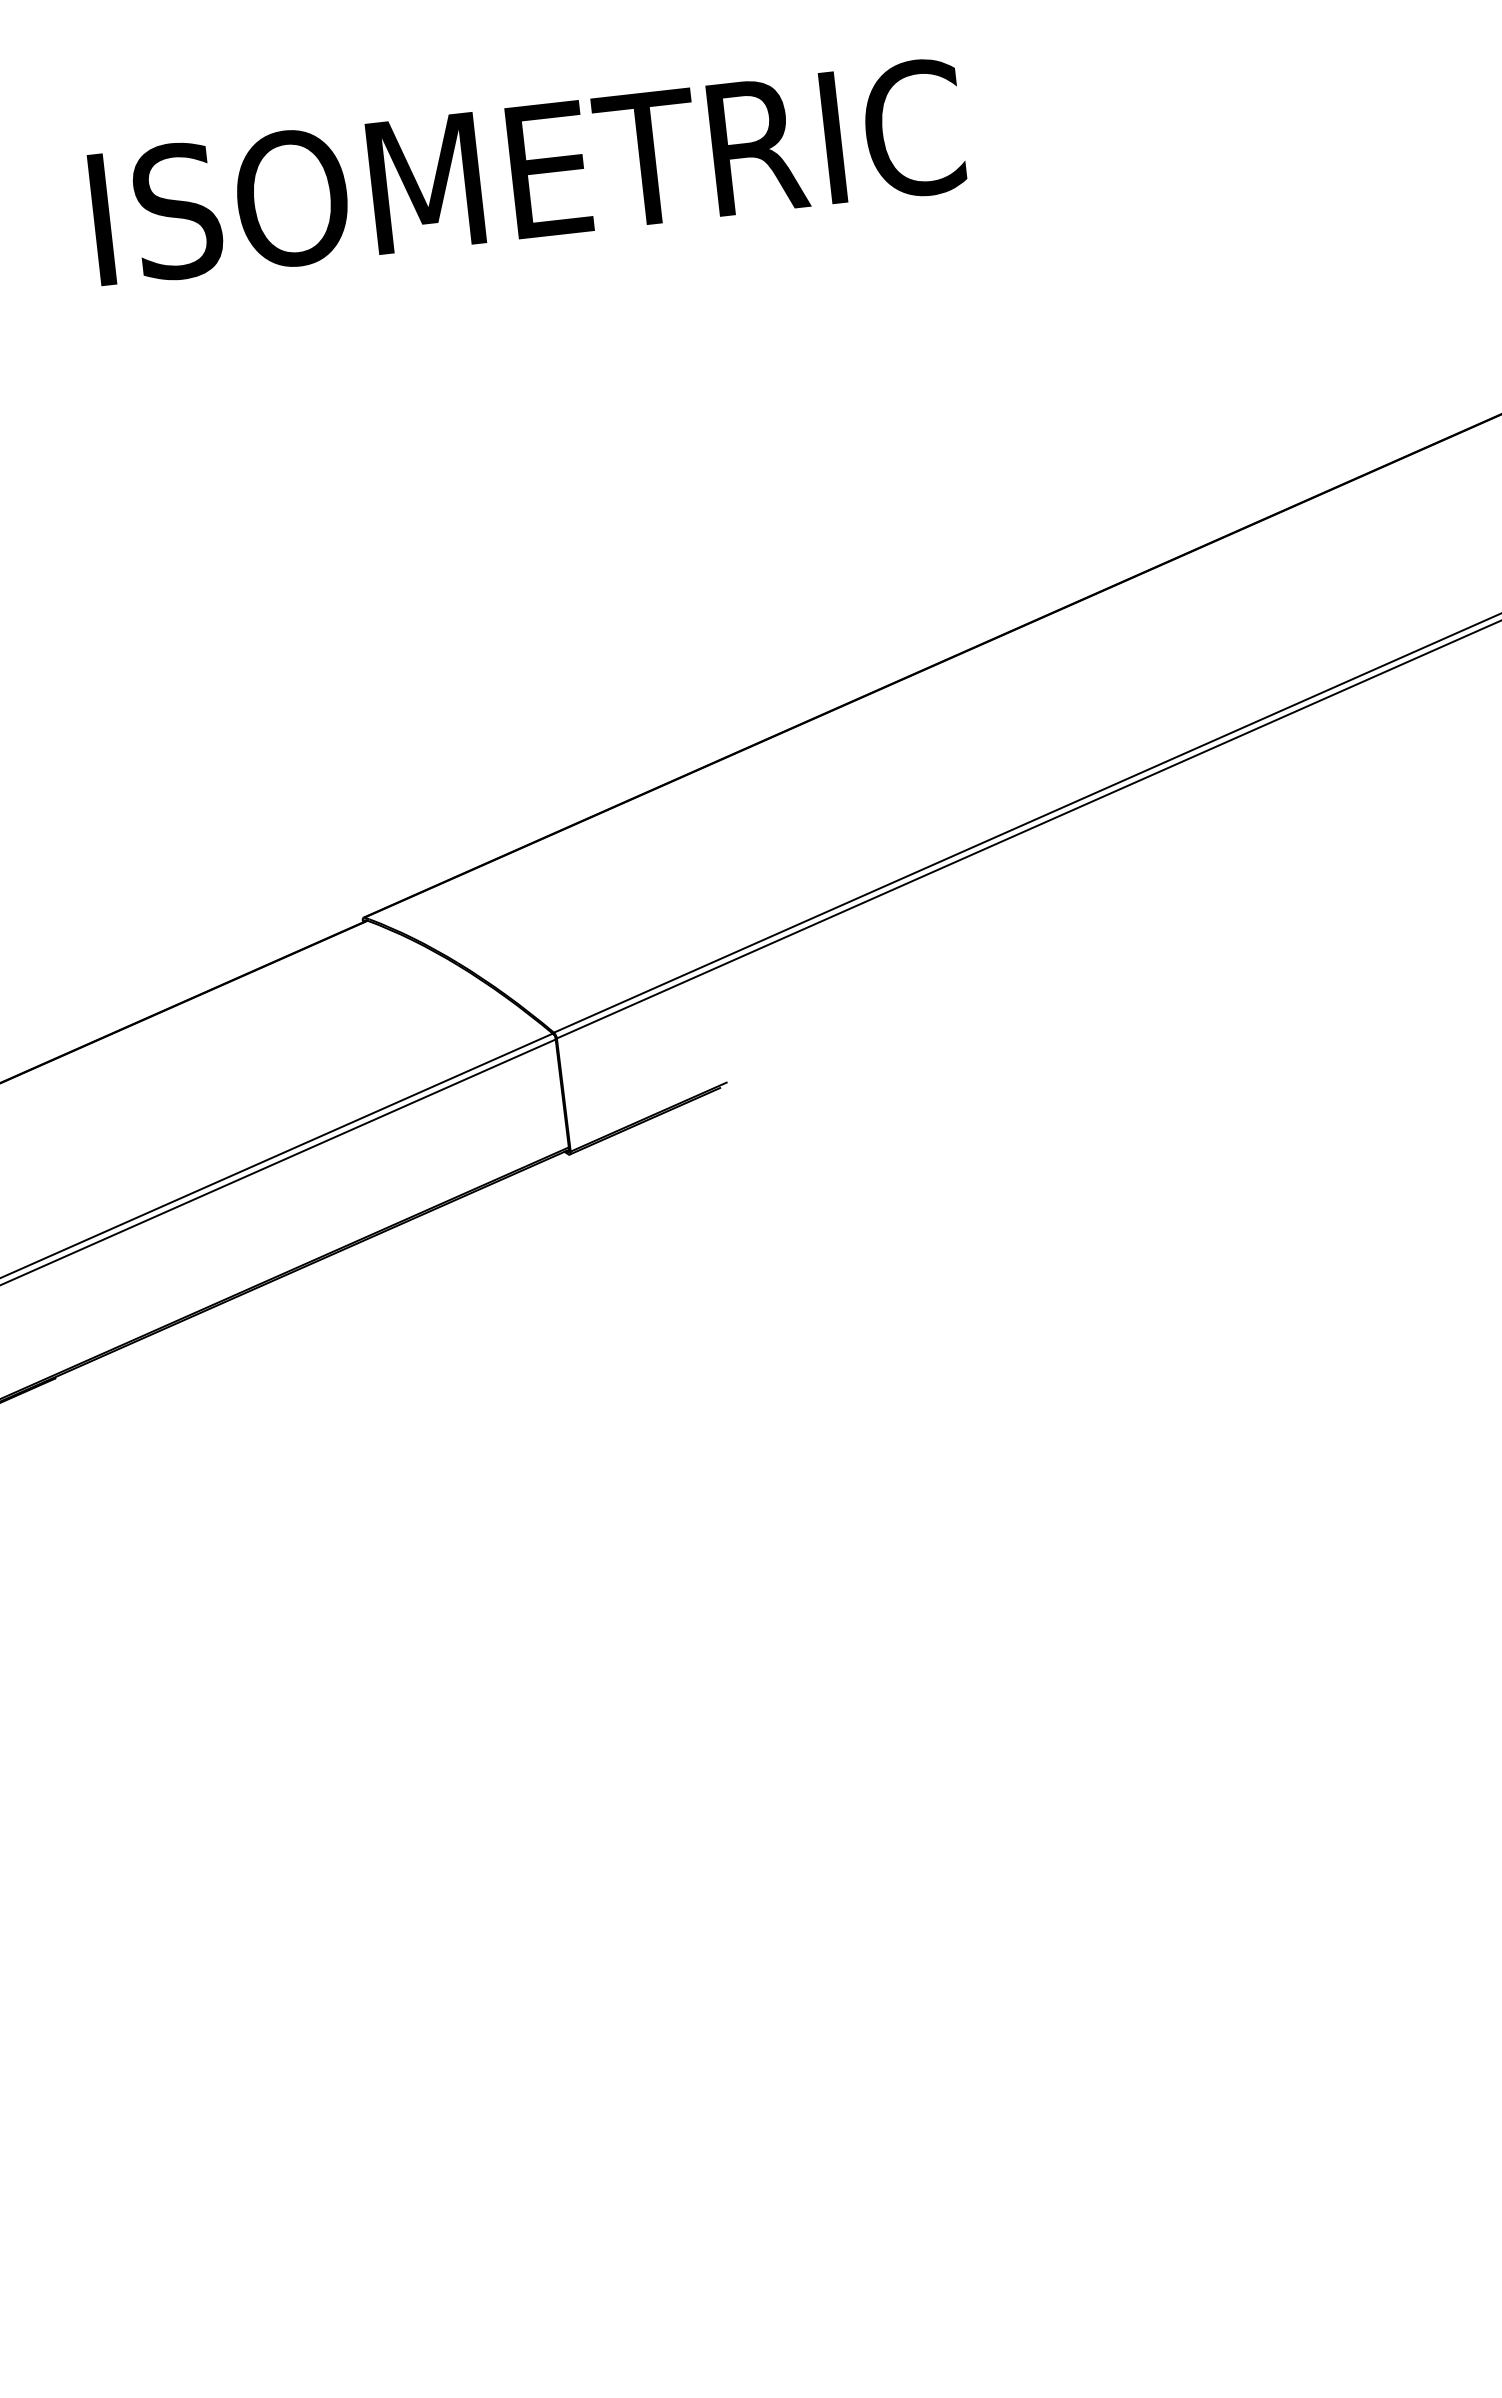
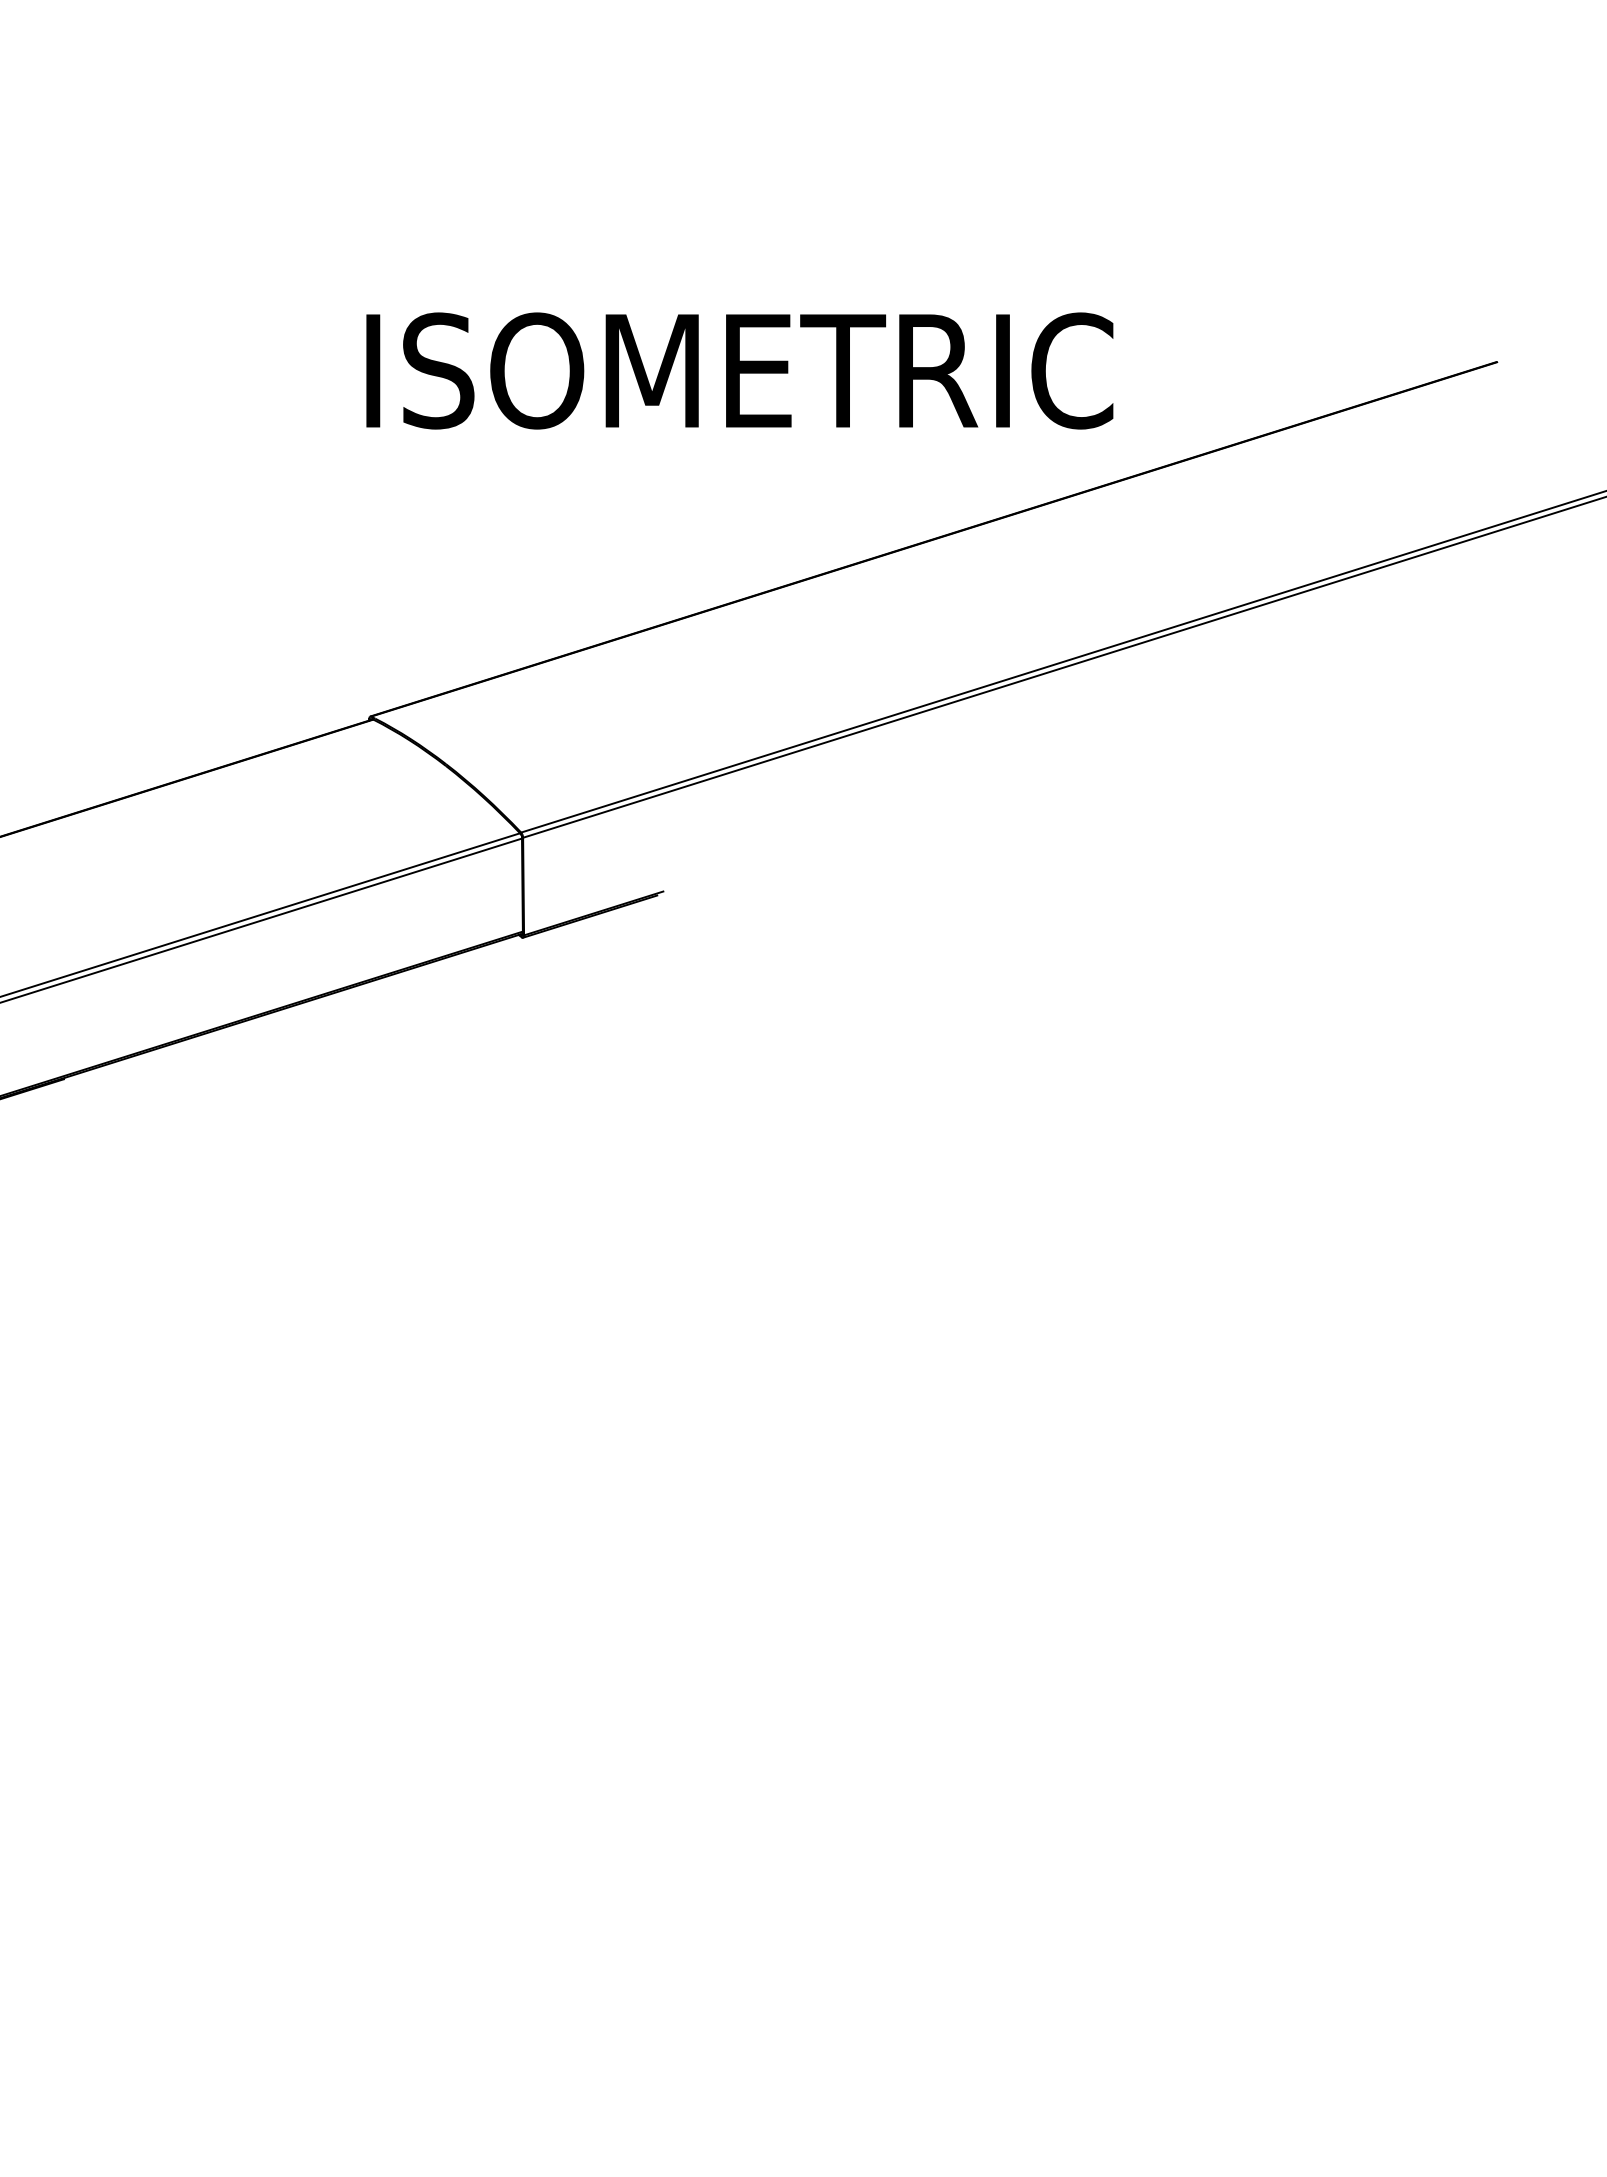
text: (527, 171) -> (739, 370), moved

